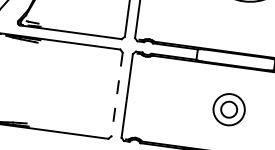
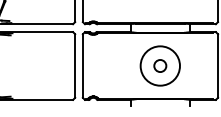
line: (117, 95) -> (75, 66), dashed -> solid
circle: (228, 108) -> (159, 65), size x1.67

